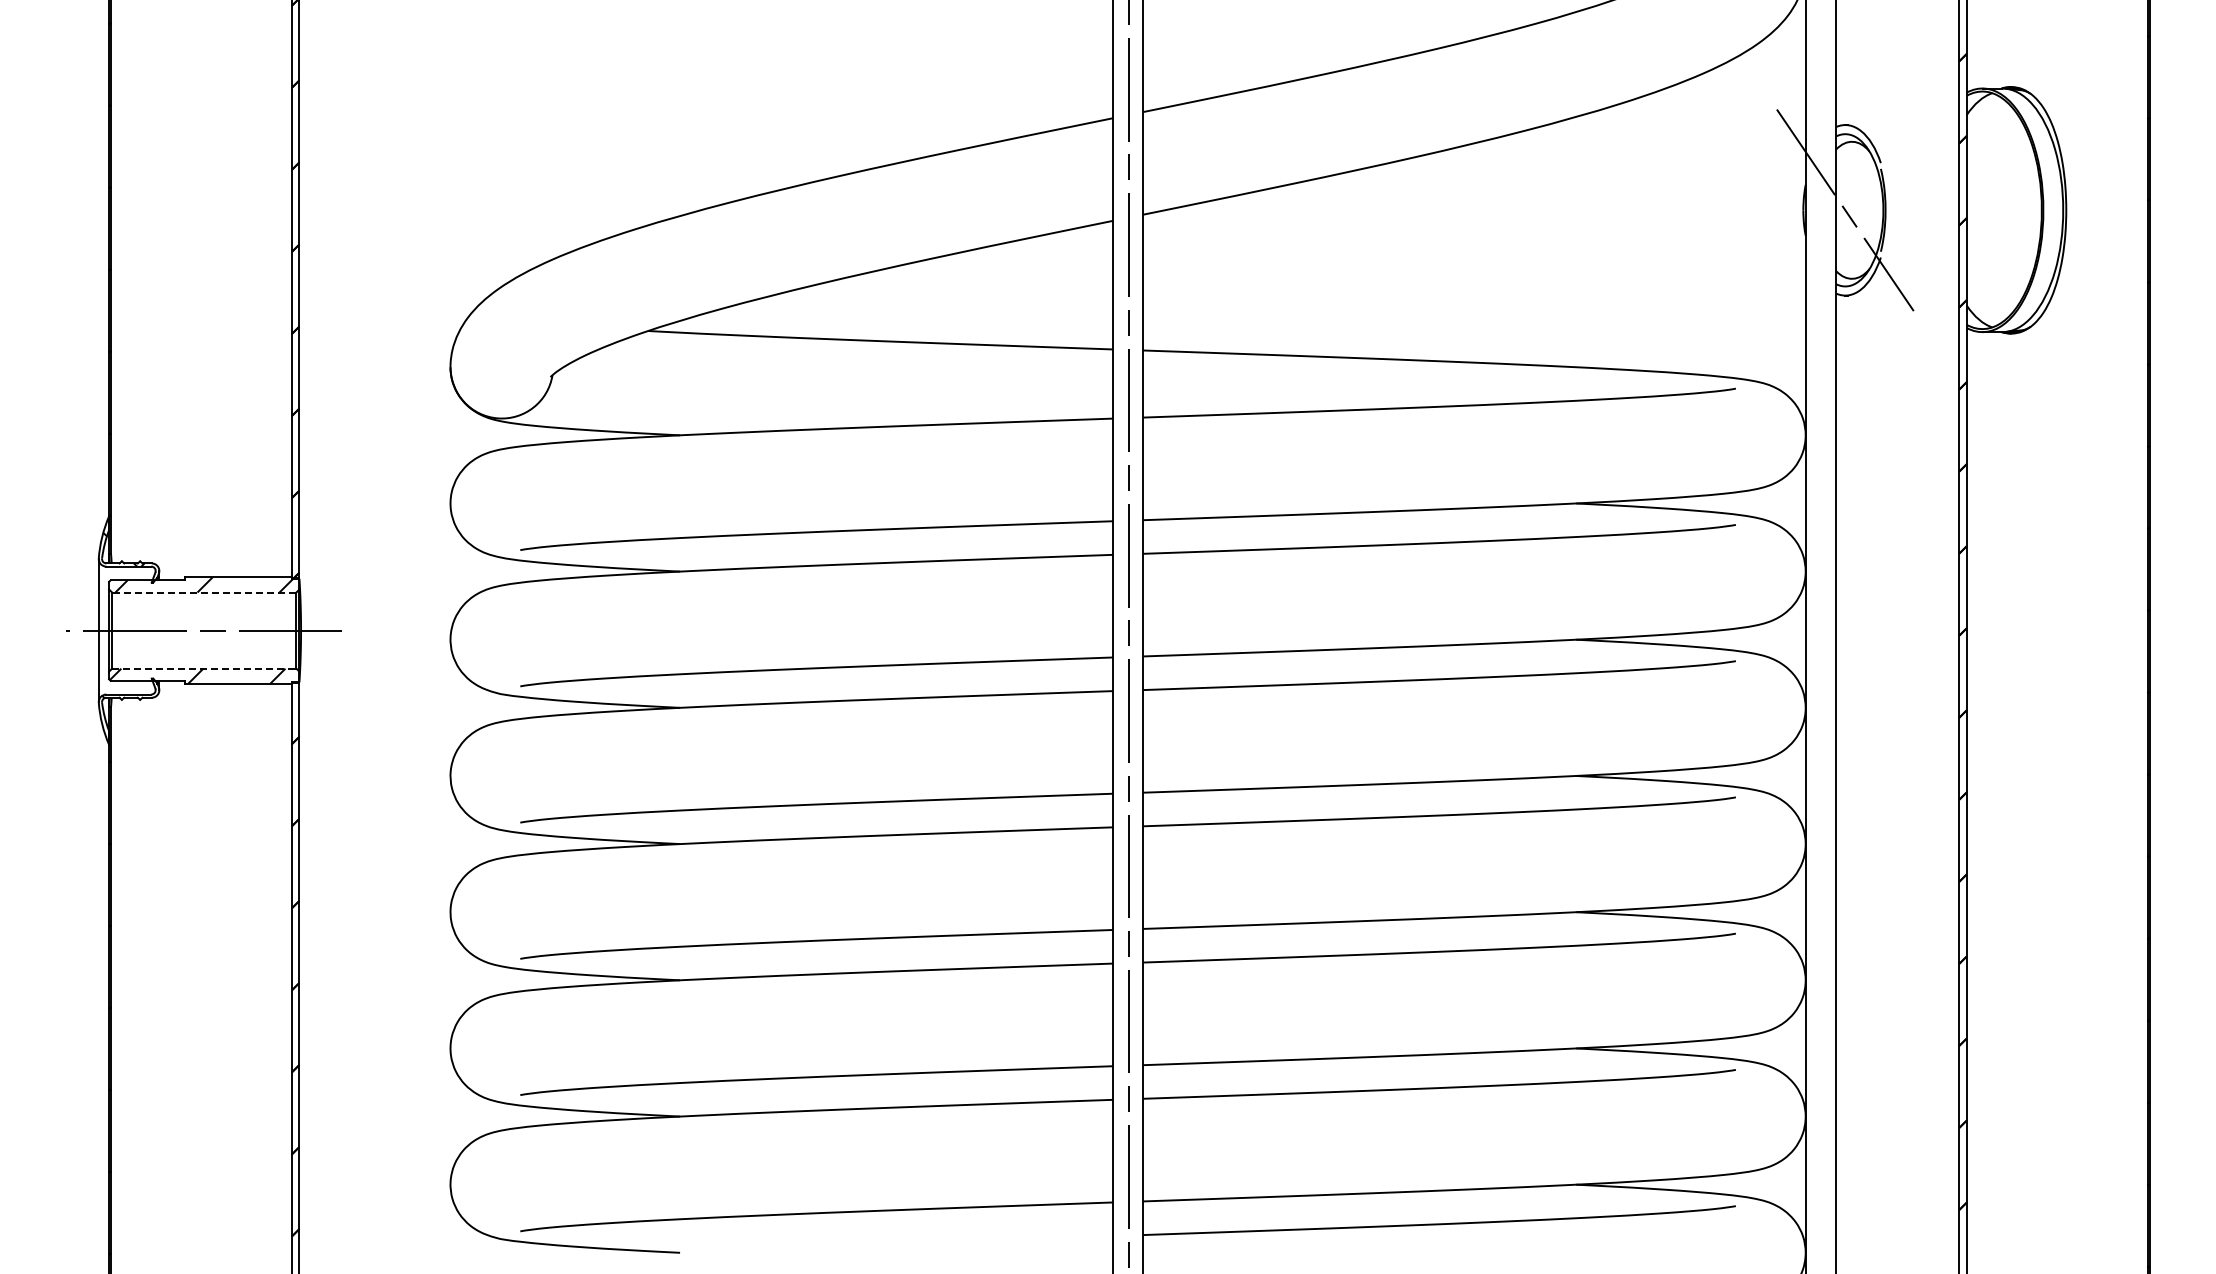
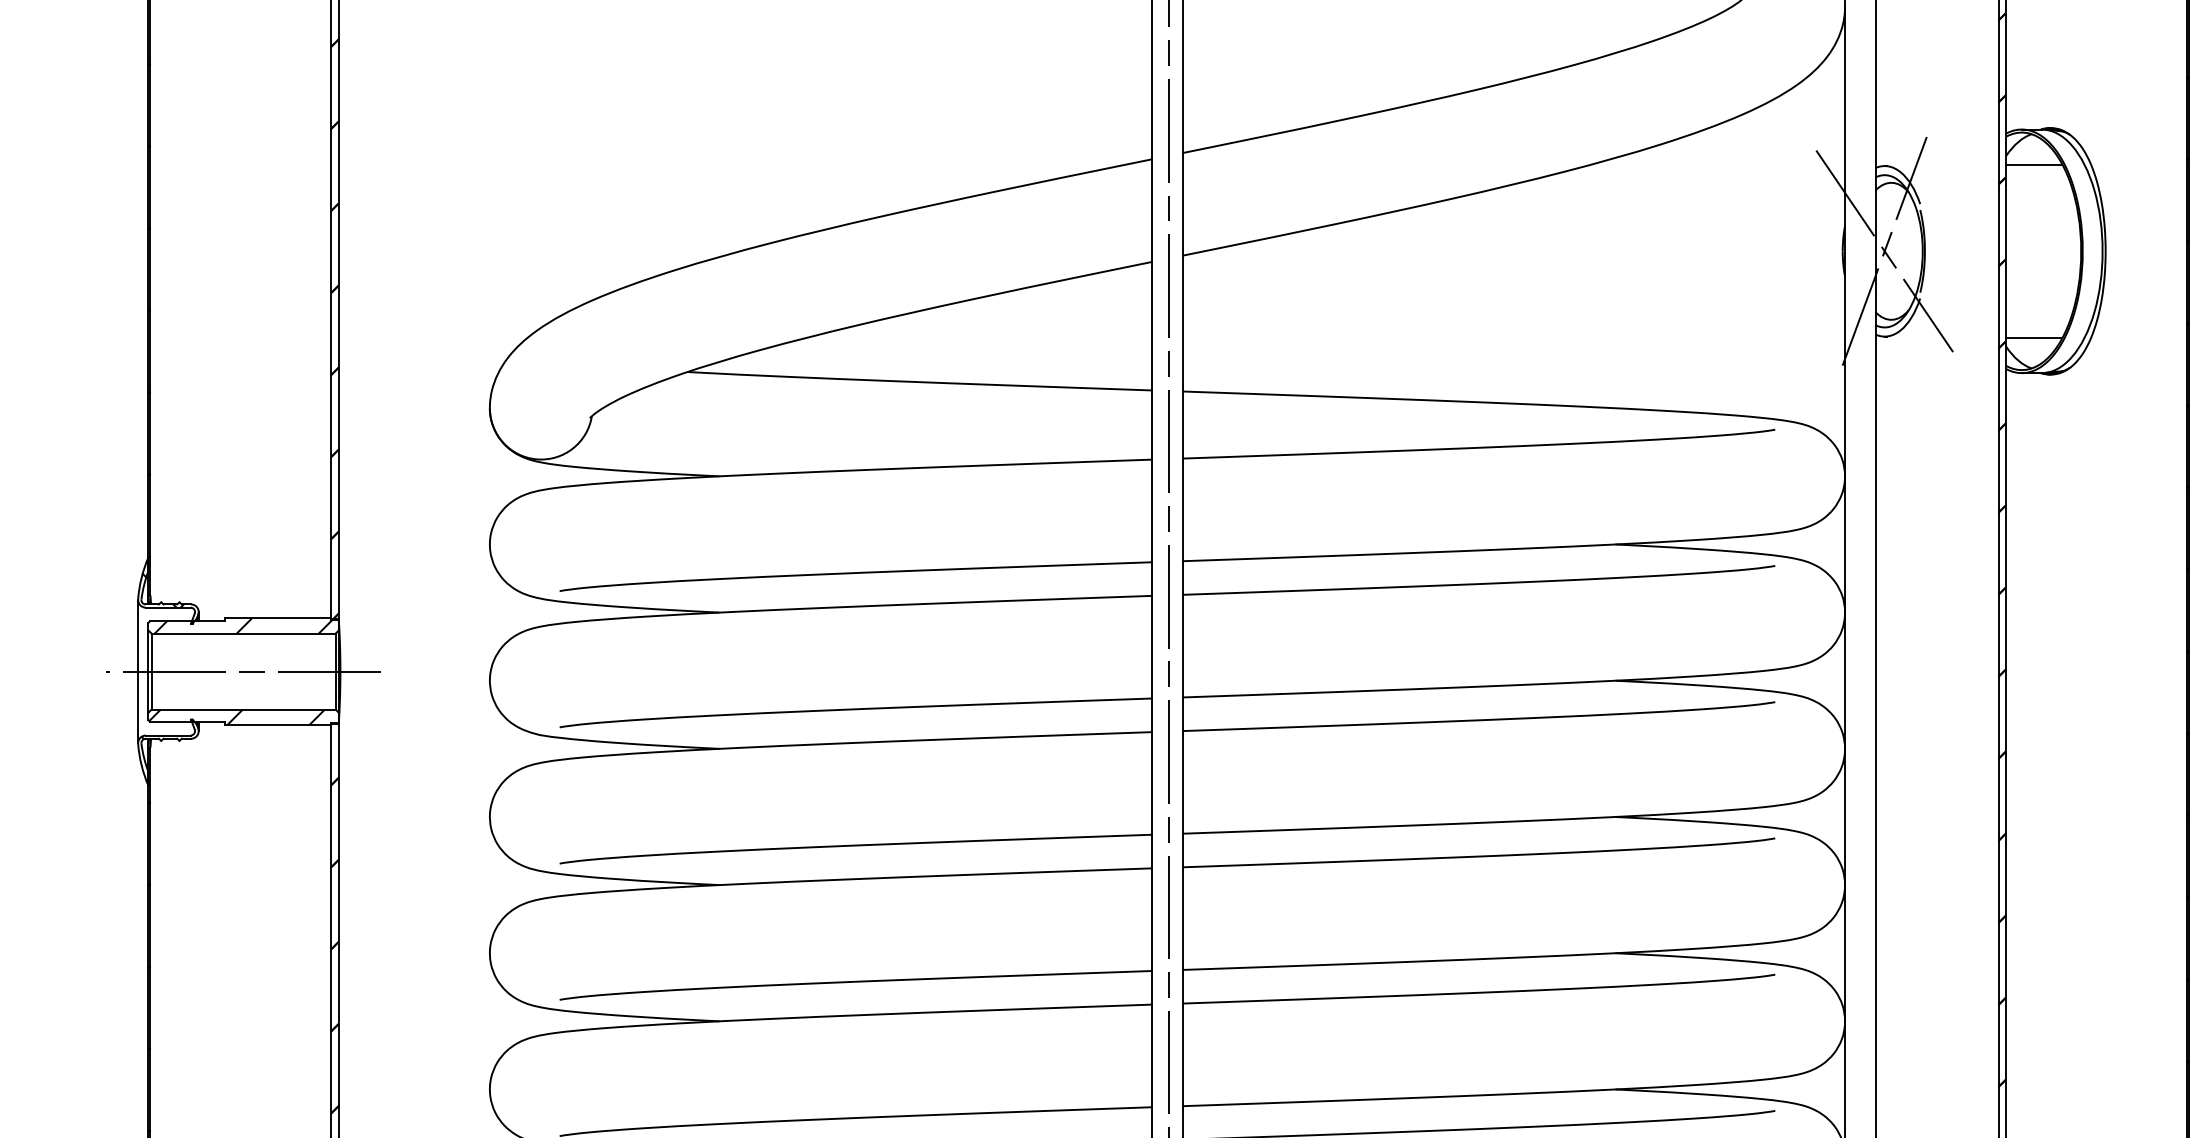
line: (1994, 123) -> (2033, 164), added
line: (1845, 210) -> (1884, 251), added
line: (1994, 297) -> (2033, 338), added
line: (203, 592) -> (242, 633), dashed -> solid
line: (204, 668) -> (243, 709), dashed -> solid

